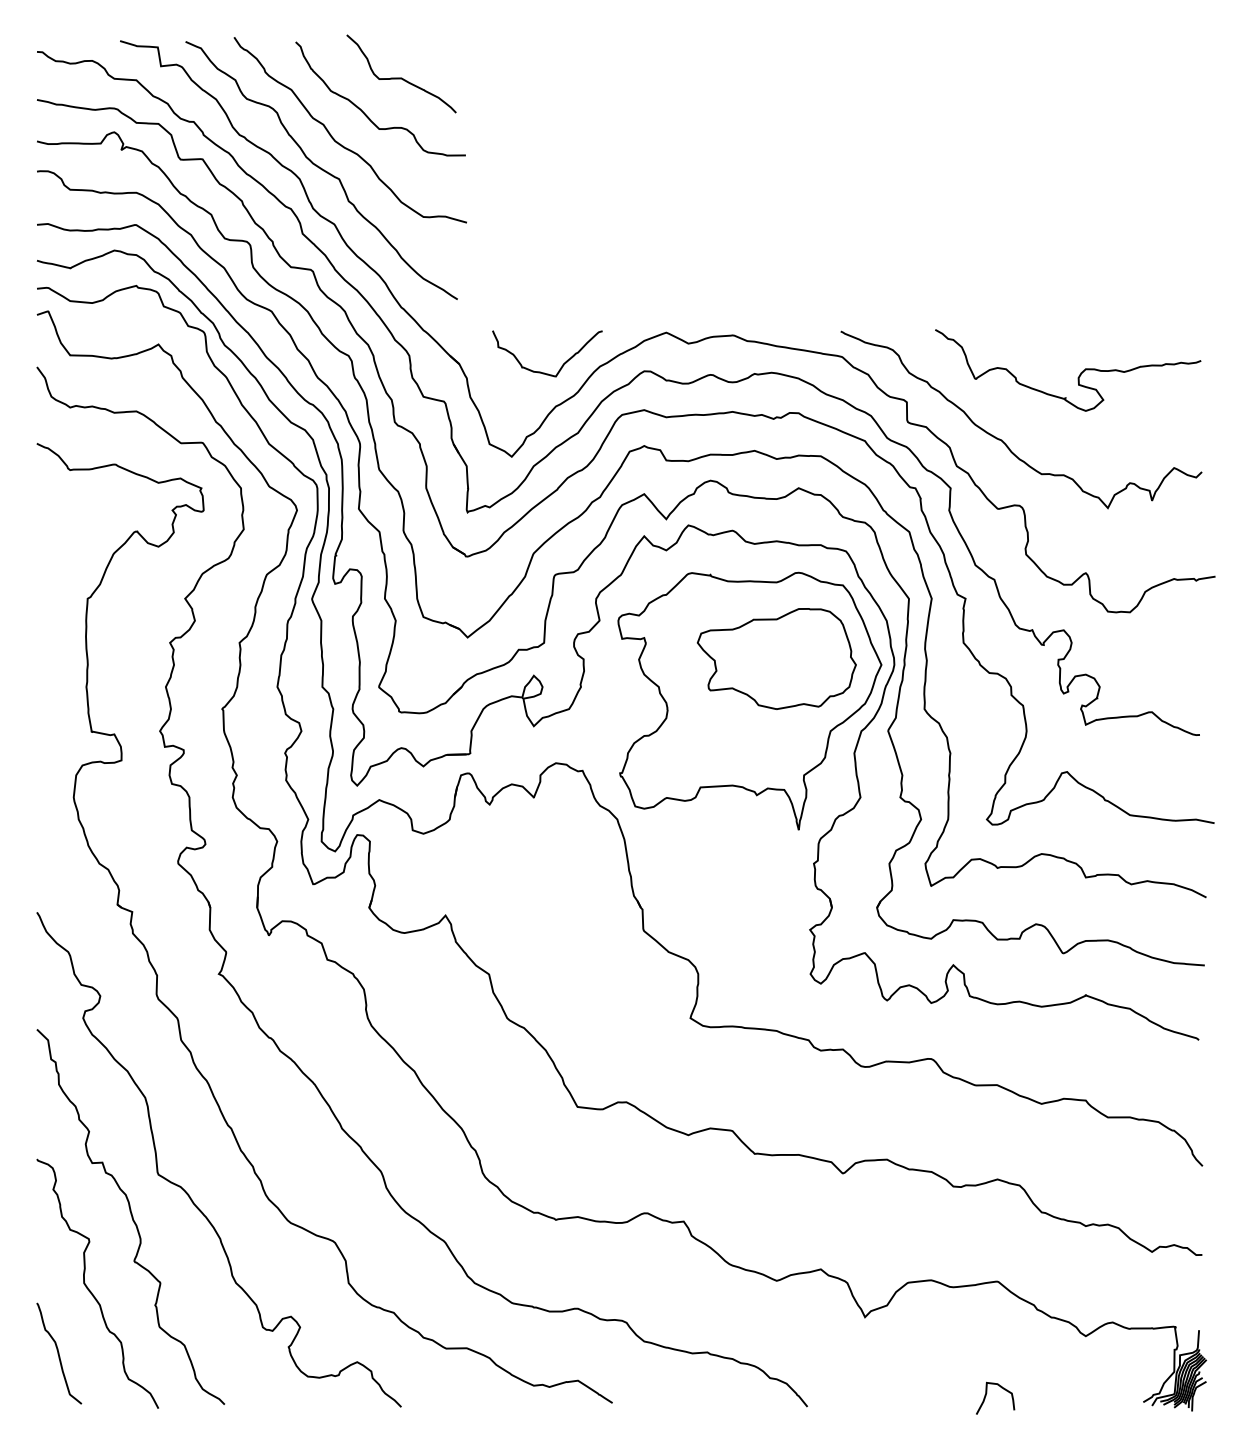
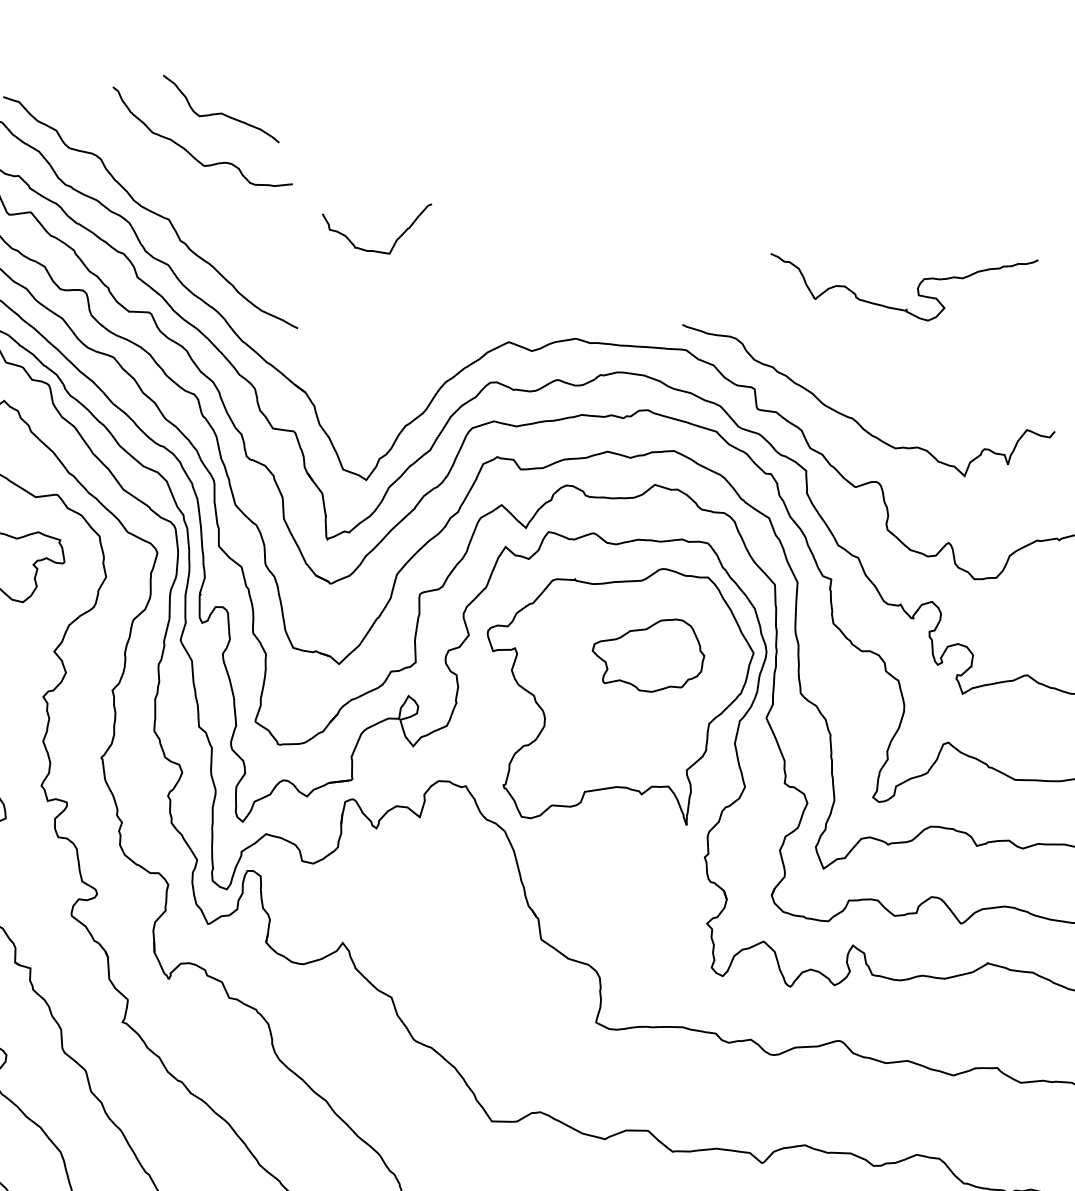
curve: (340, 143) -> (166, 183), removed
curve: (562, 364) -> (395, 241), moved
curve: (1077, 377) -> (916, 288), moved
part: (776, 658) -> (648, 656), size x0.7

